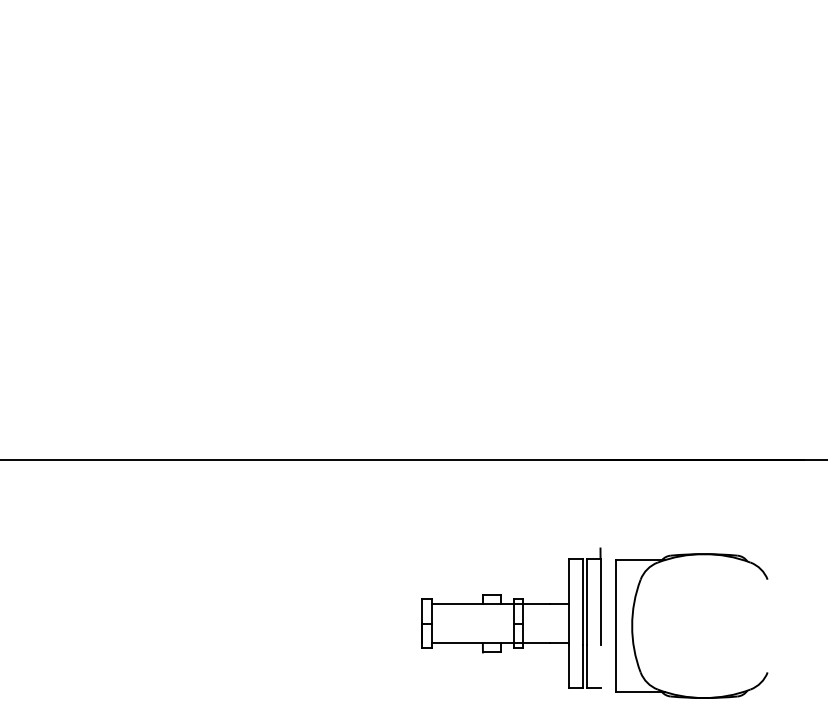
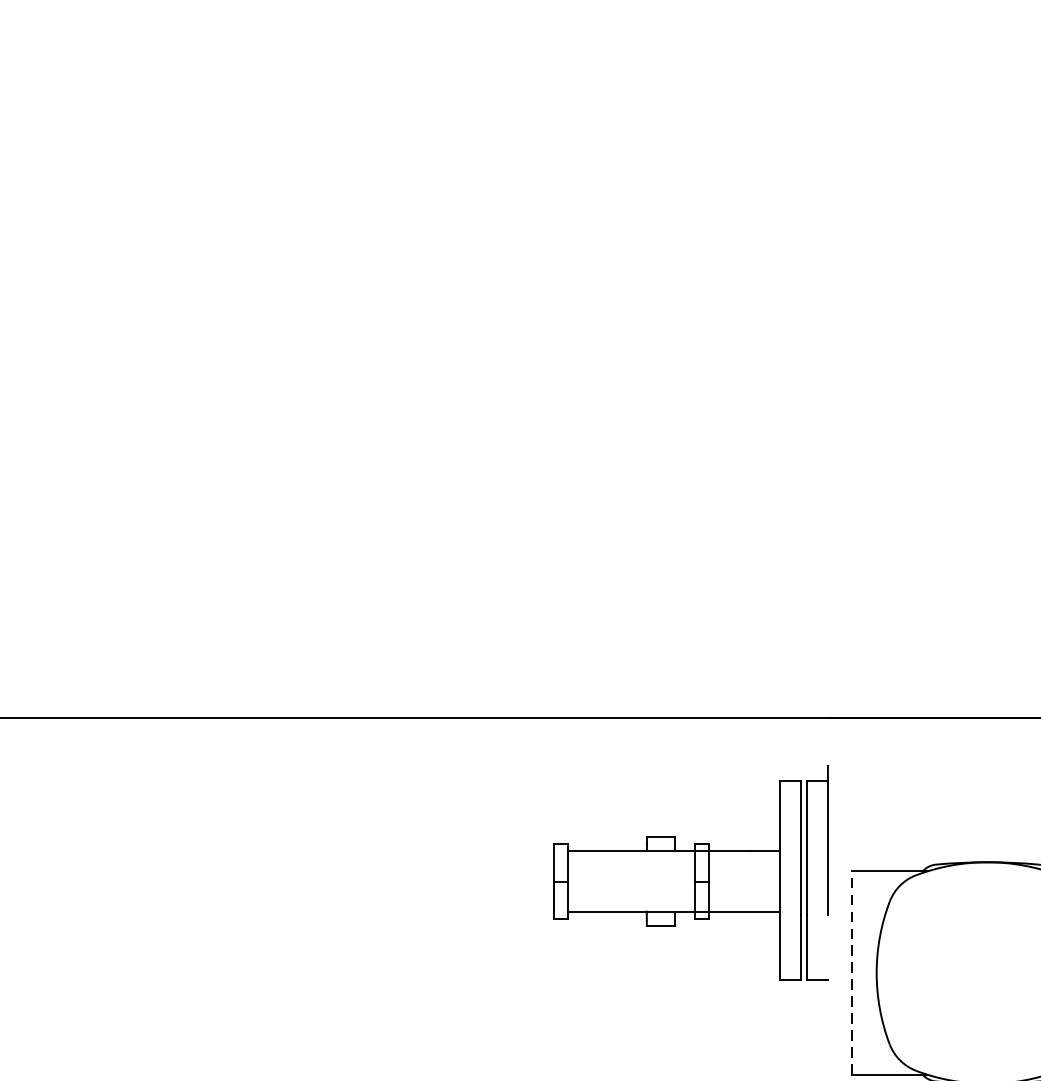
part: (511, 617) -> (690, 872), moved
line: (616, 625) -> (852, 972), solid -> dashed

